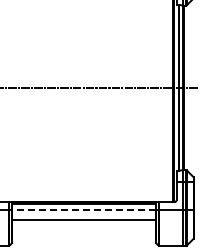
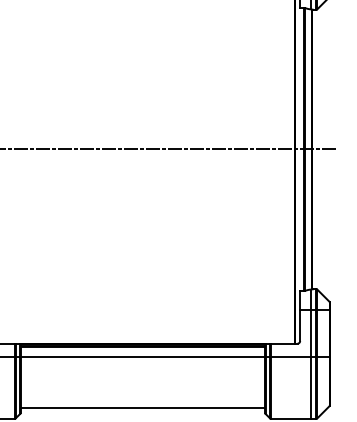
line: (84, 209) -> (143, 356), dashed -> solid
line: (83, 219) -> (141, 407), moved

